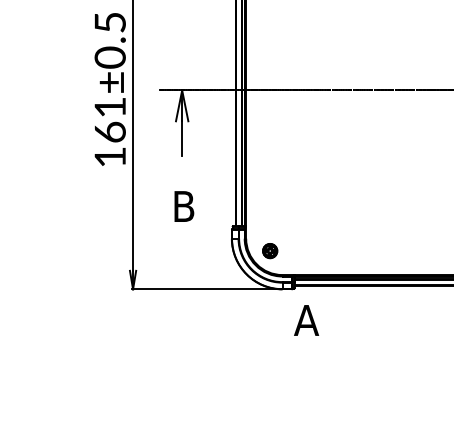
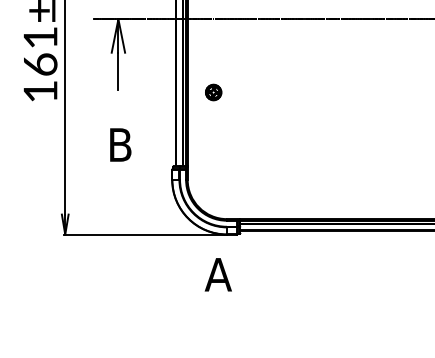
part: (270, 251) -> (214, 93), moved
text: (306, 320) -> (218, 274), moved

